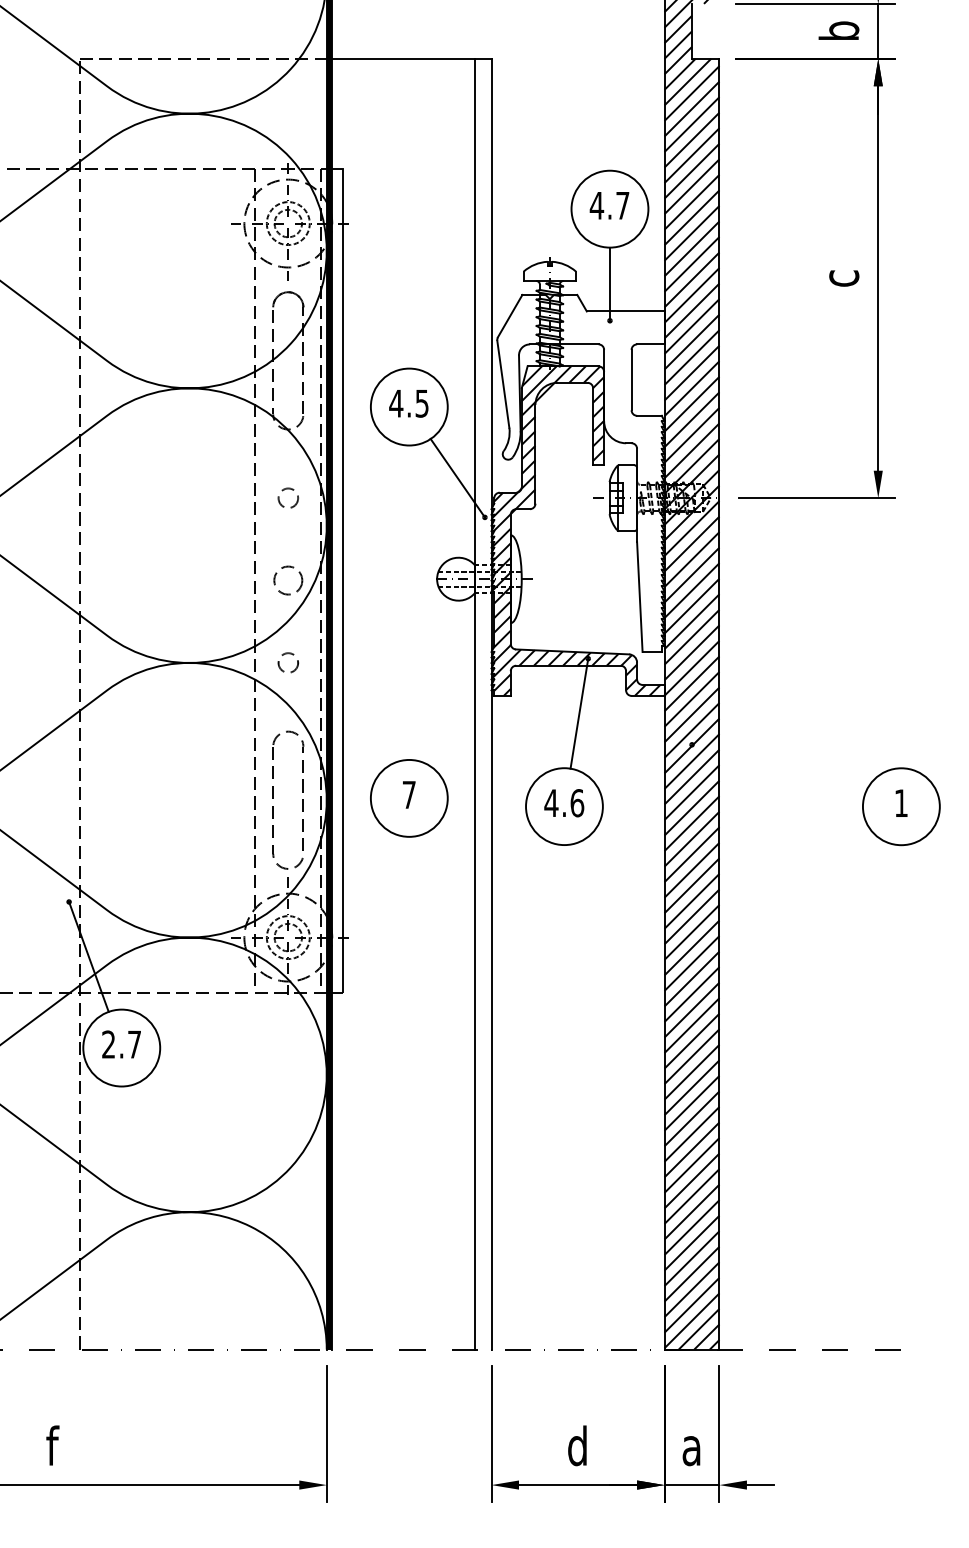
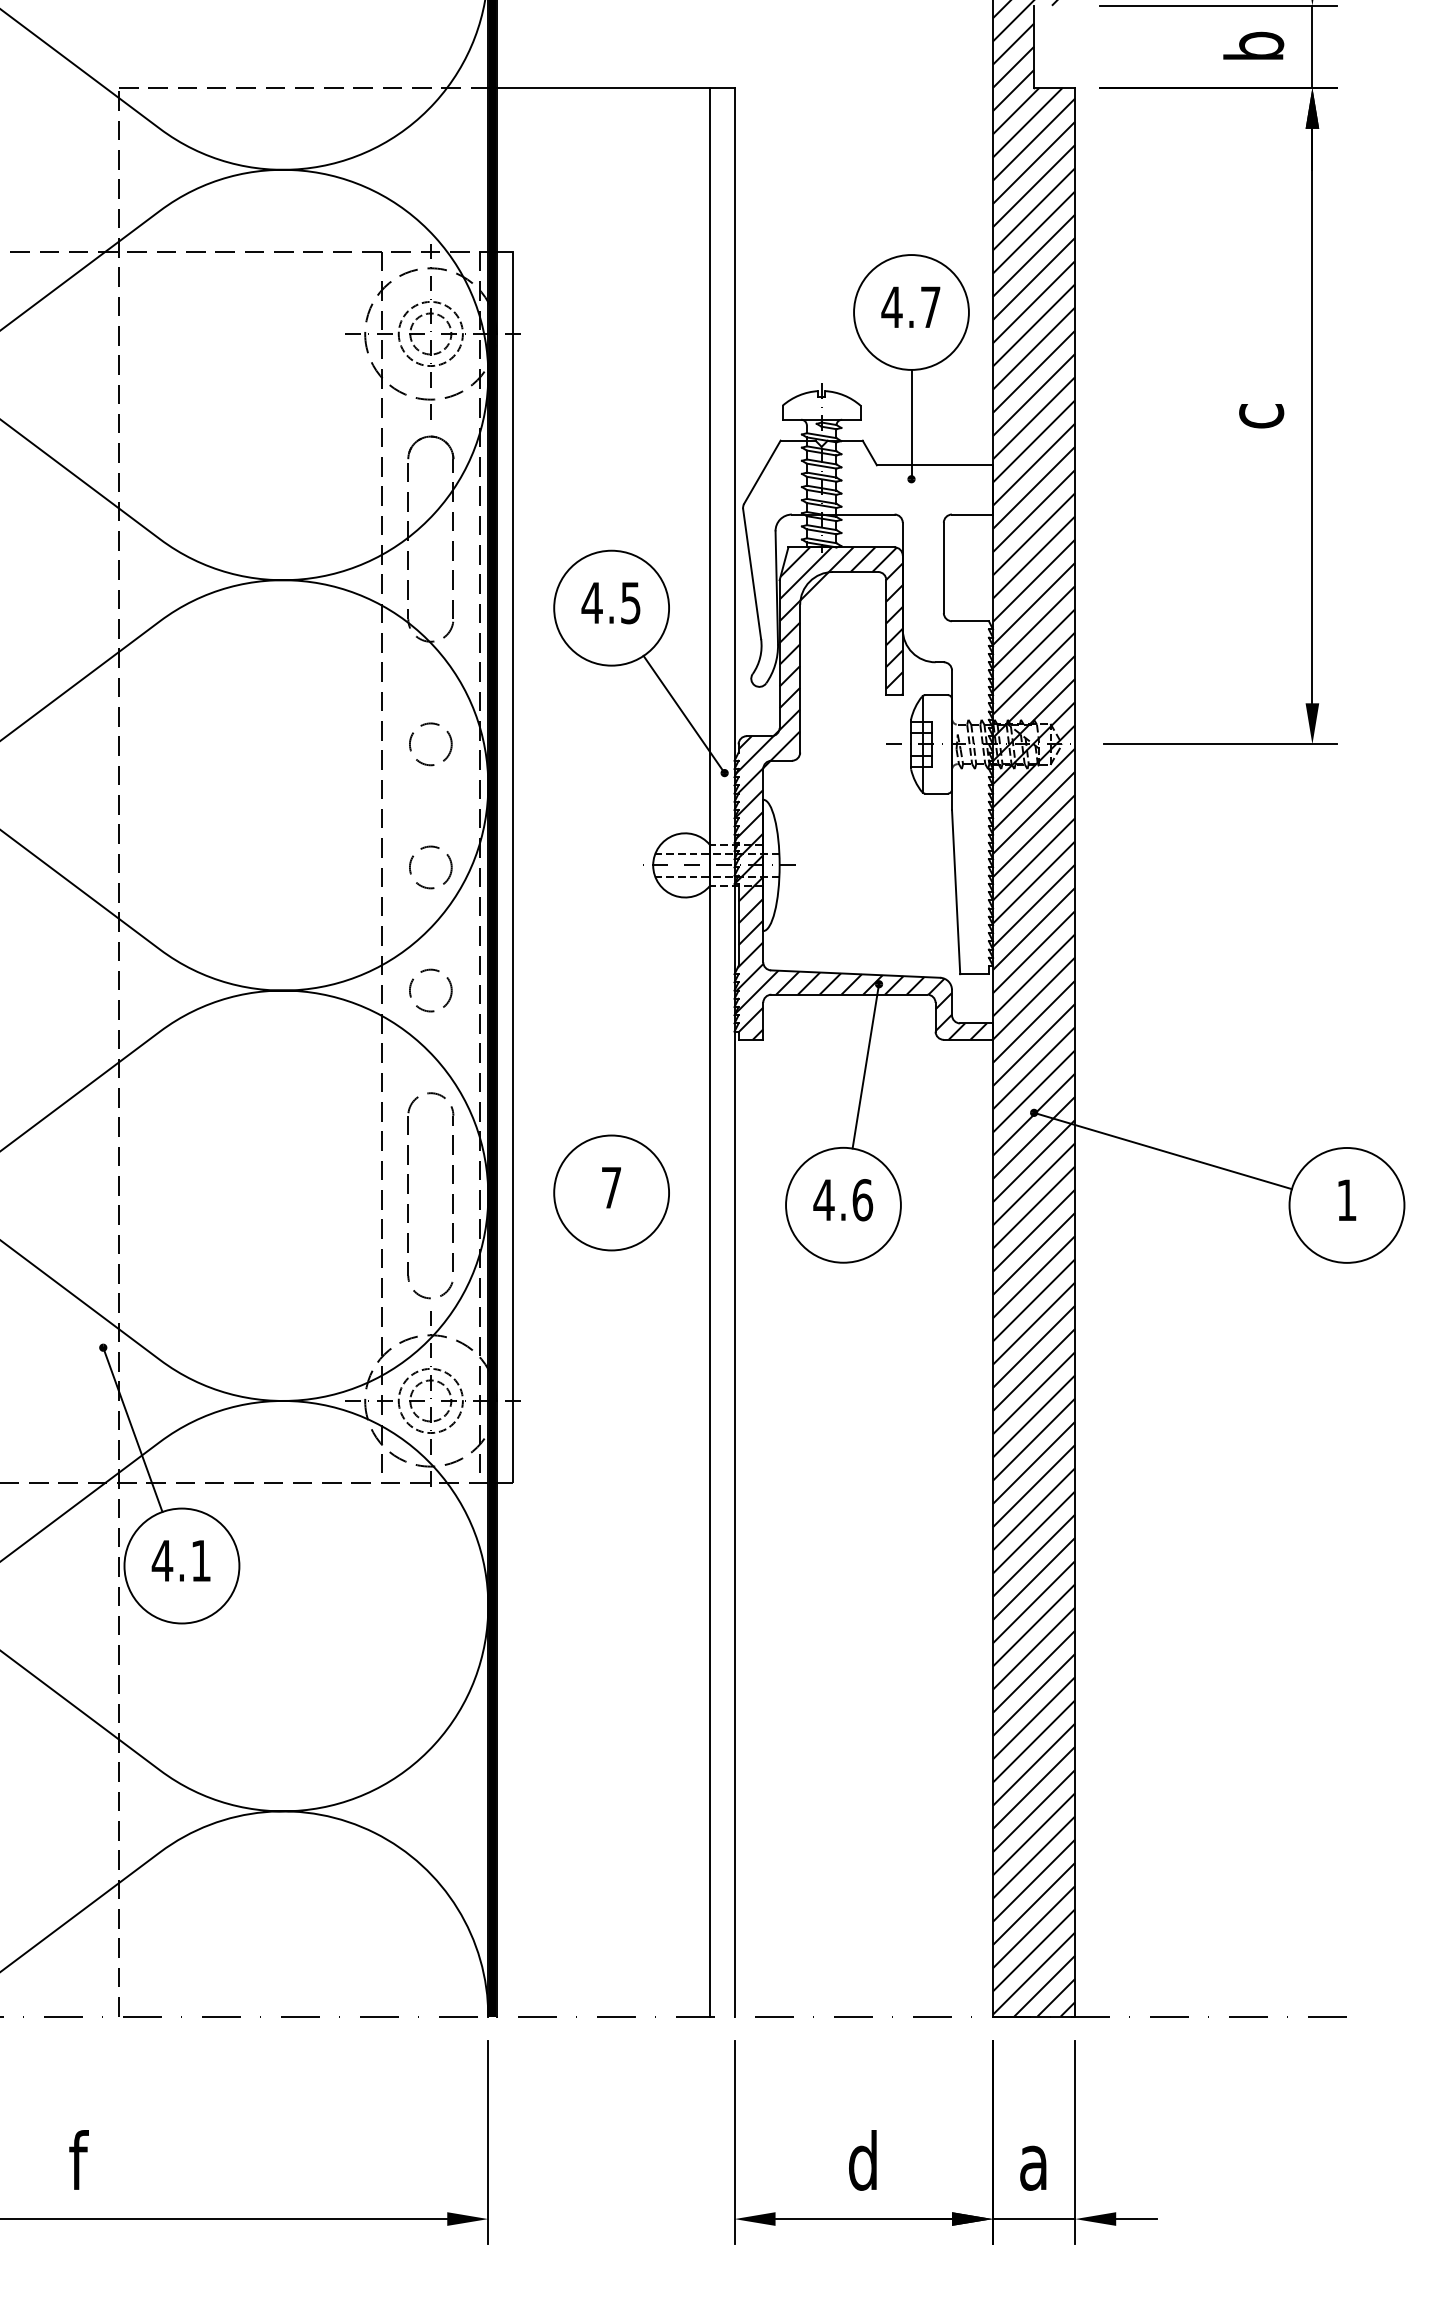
circle: (288, 498) -> (431, 744), size x1.43
circle: (288, 662) -> (431, 989), size x1.43
line: (778, 769) -> (1163, 1149), added
text: (120, 1044) -> (180, 1560), 2.7 -> 4.1

